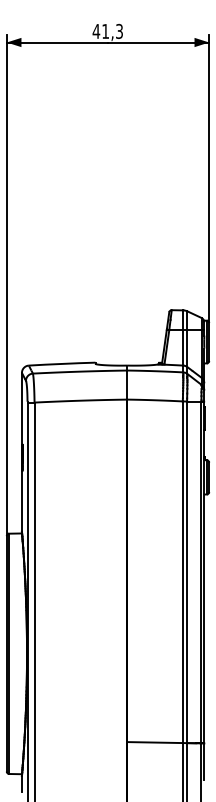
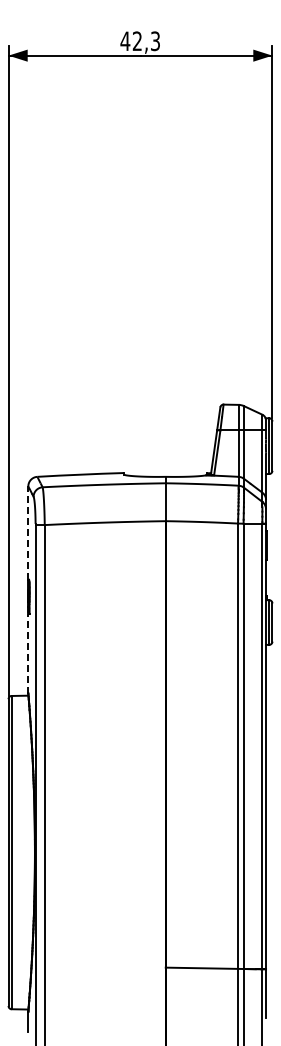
text: (104, 30) -> (136, 40), 41,3 -> 42,3
line: (22, 409) -> (28, 533), solid -> dashed
line: (22, 501) -> (28, 653), solid -> dashed

